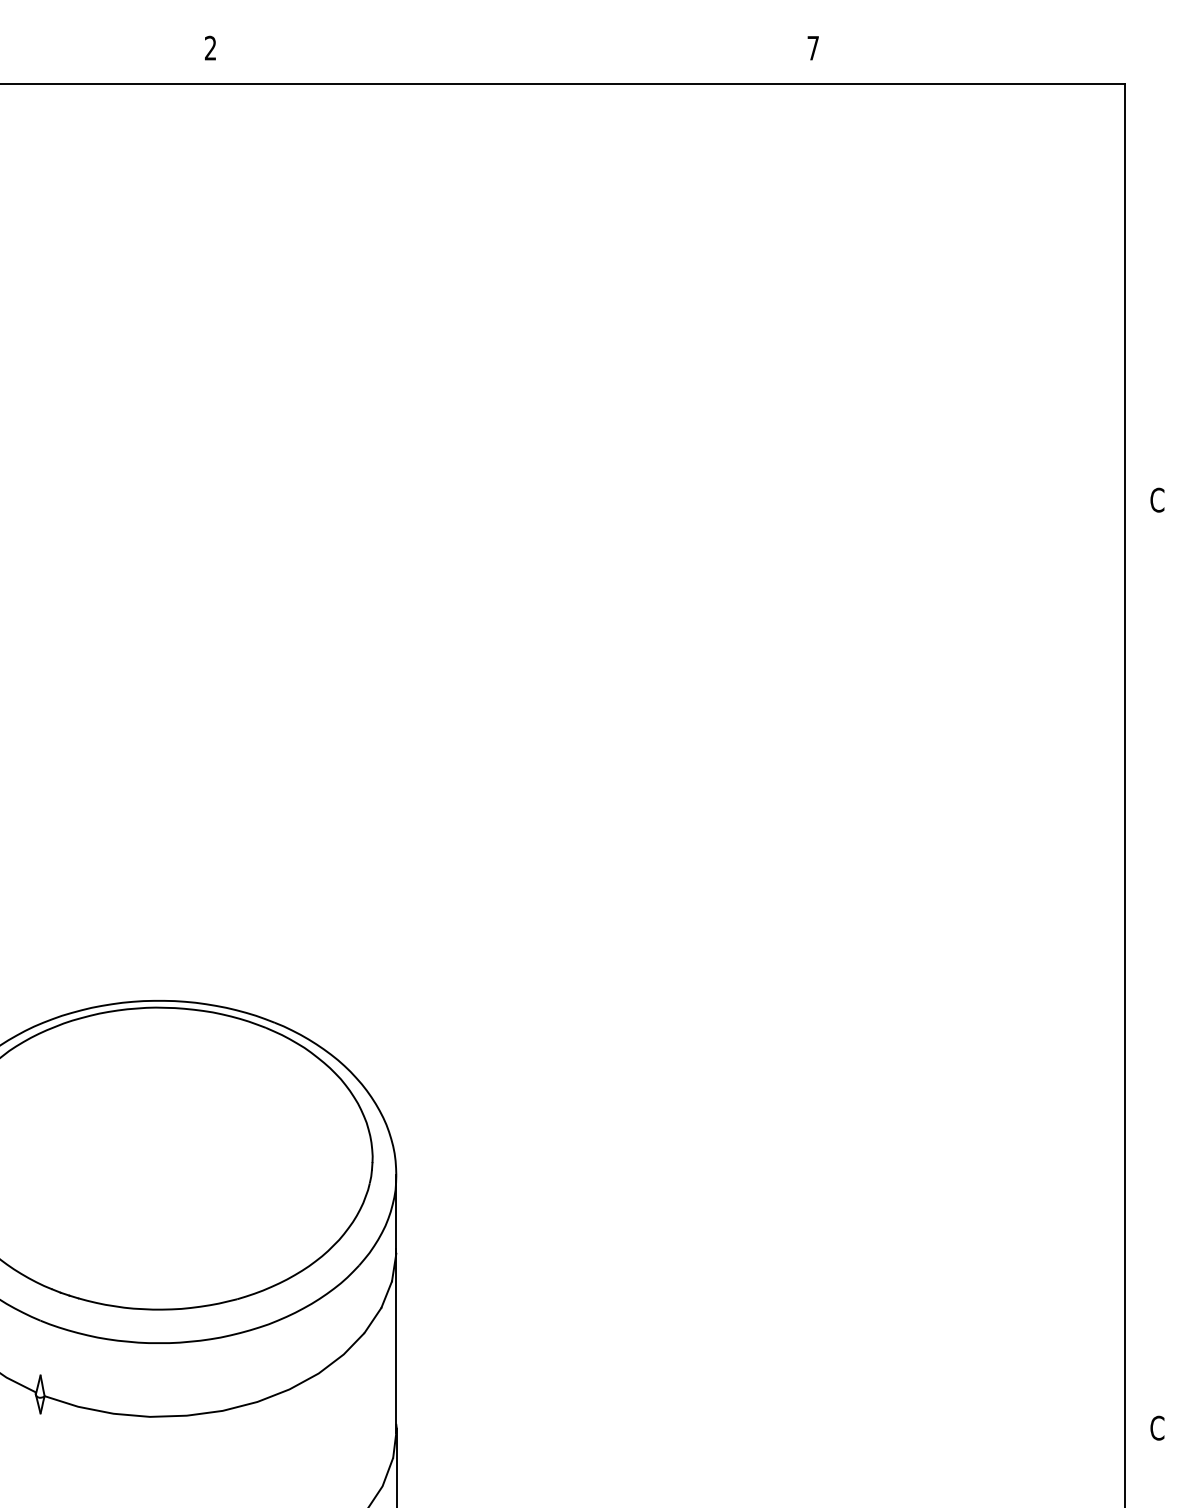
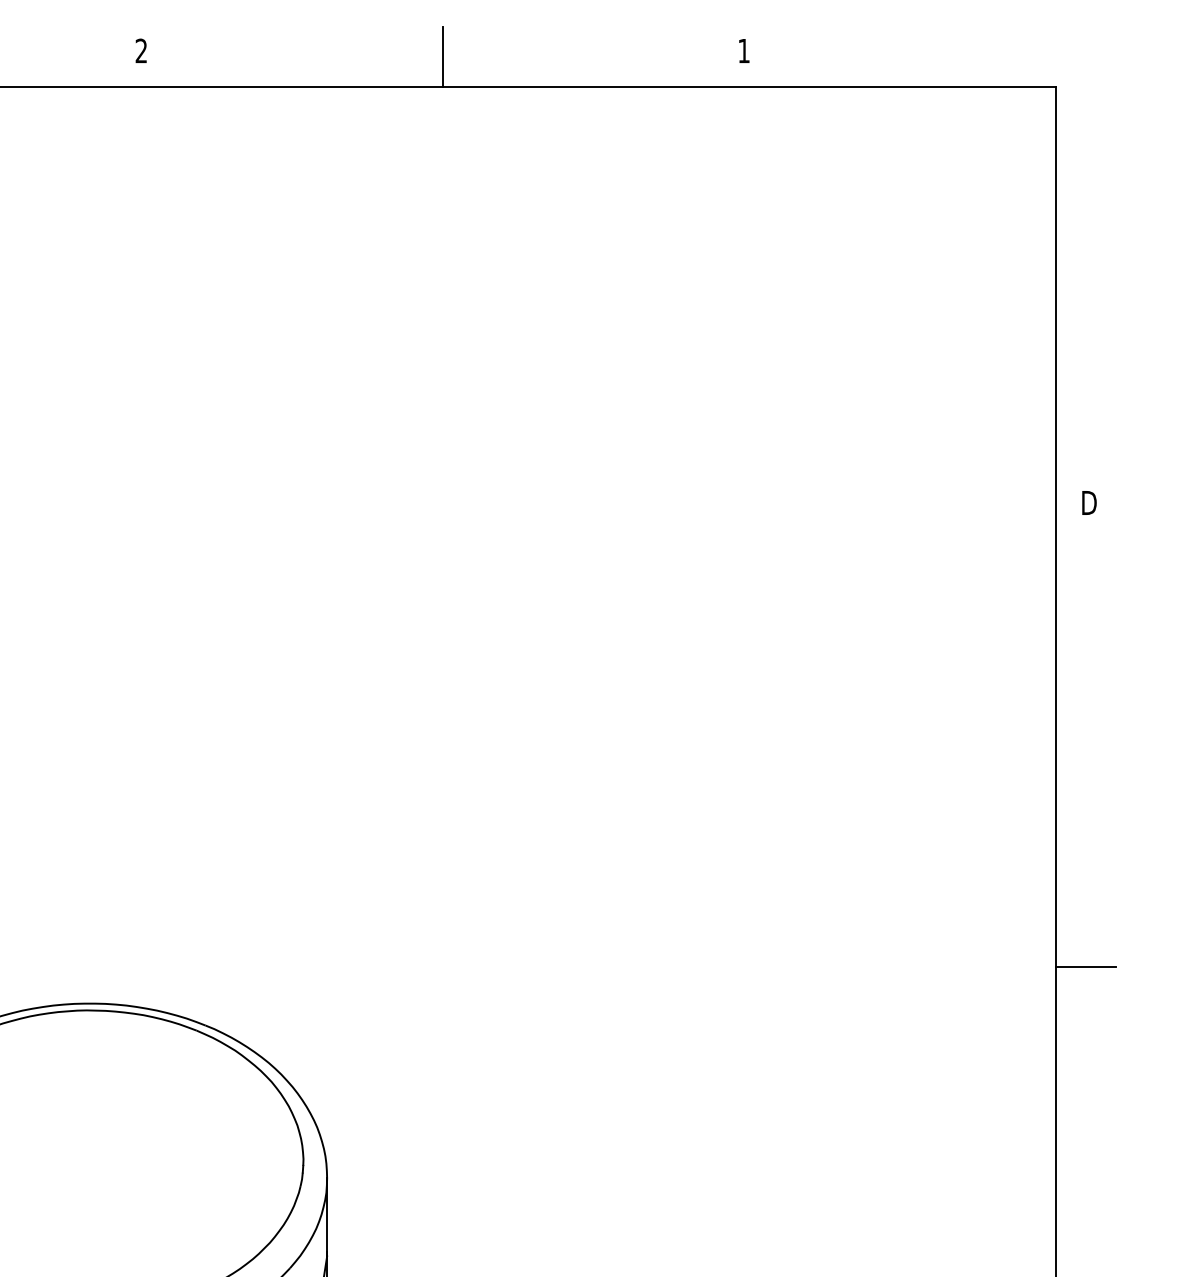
text: (812, 48) -> (743, 51), 7 -> 1
line: (512, 54) -> (443, 57), added
text: (1157, 499) -> (1088, 502), C -> D
line: (1155, 964) -> (1086, 967), added

